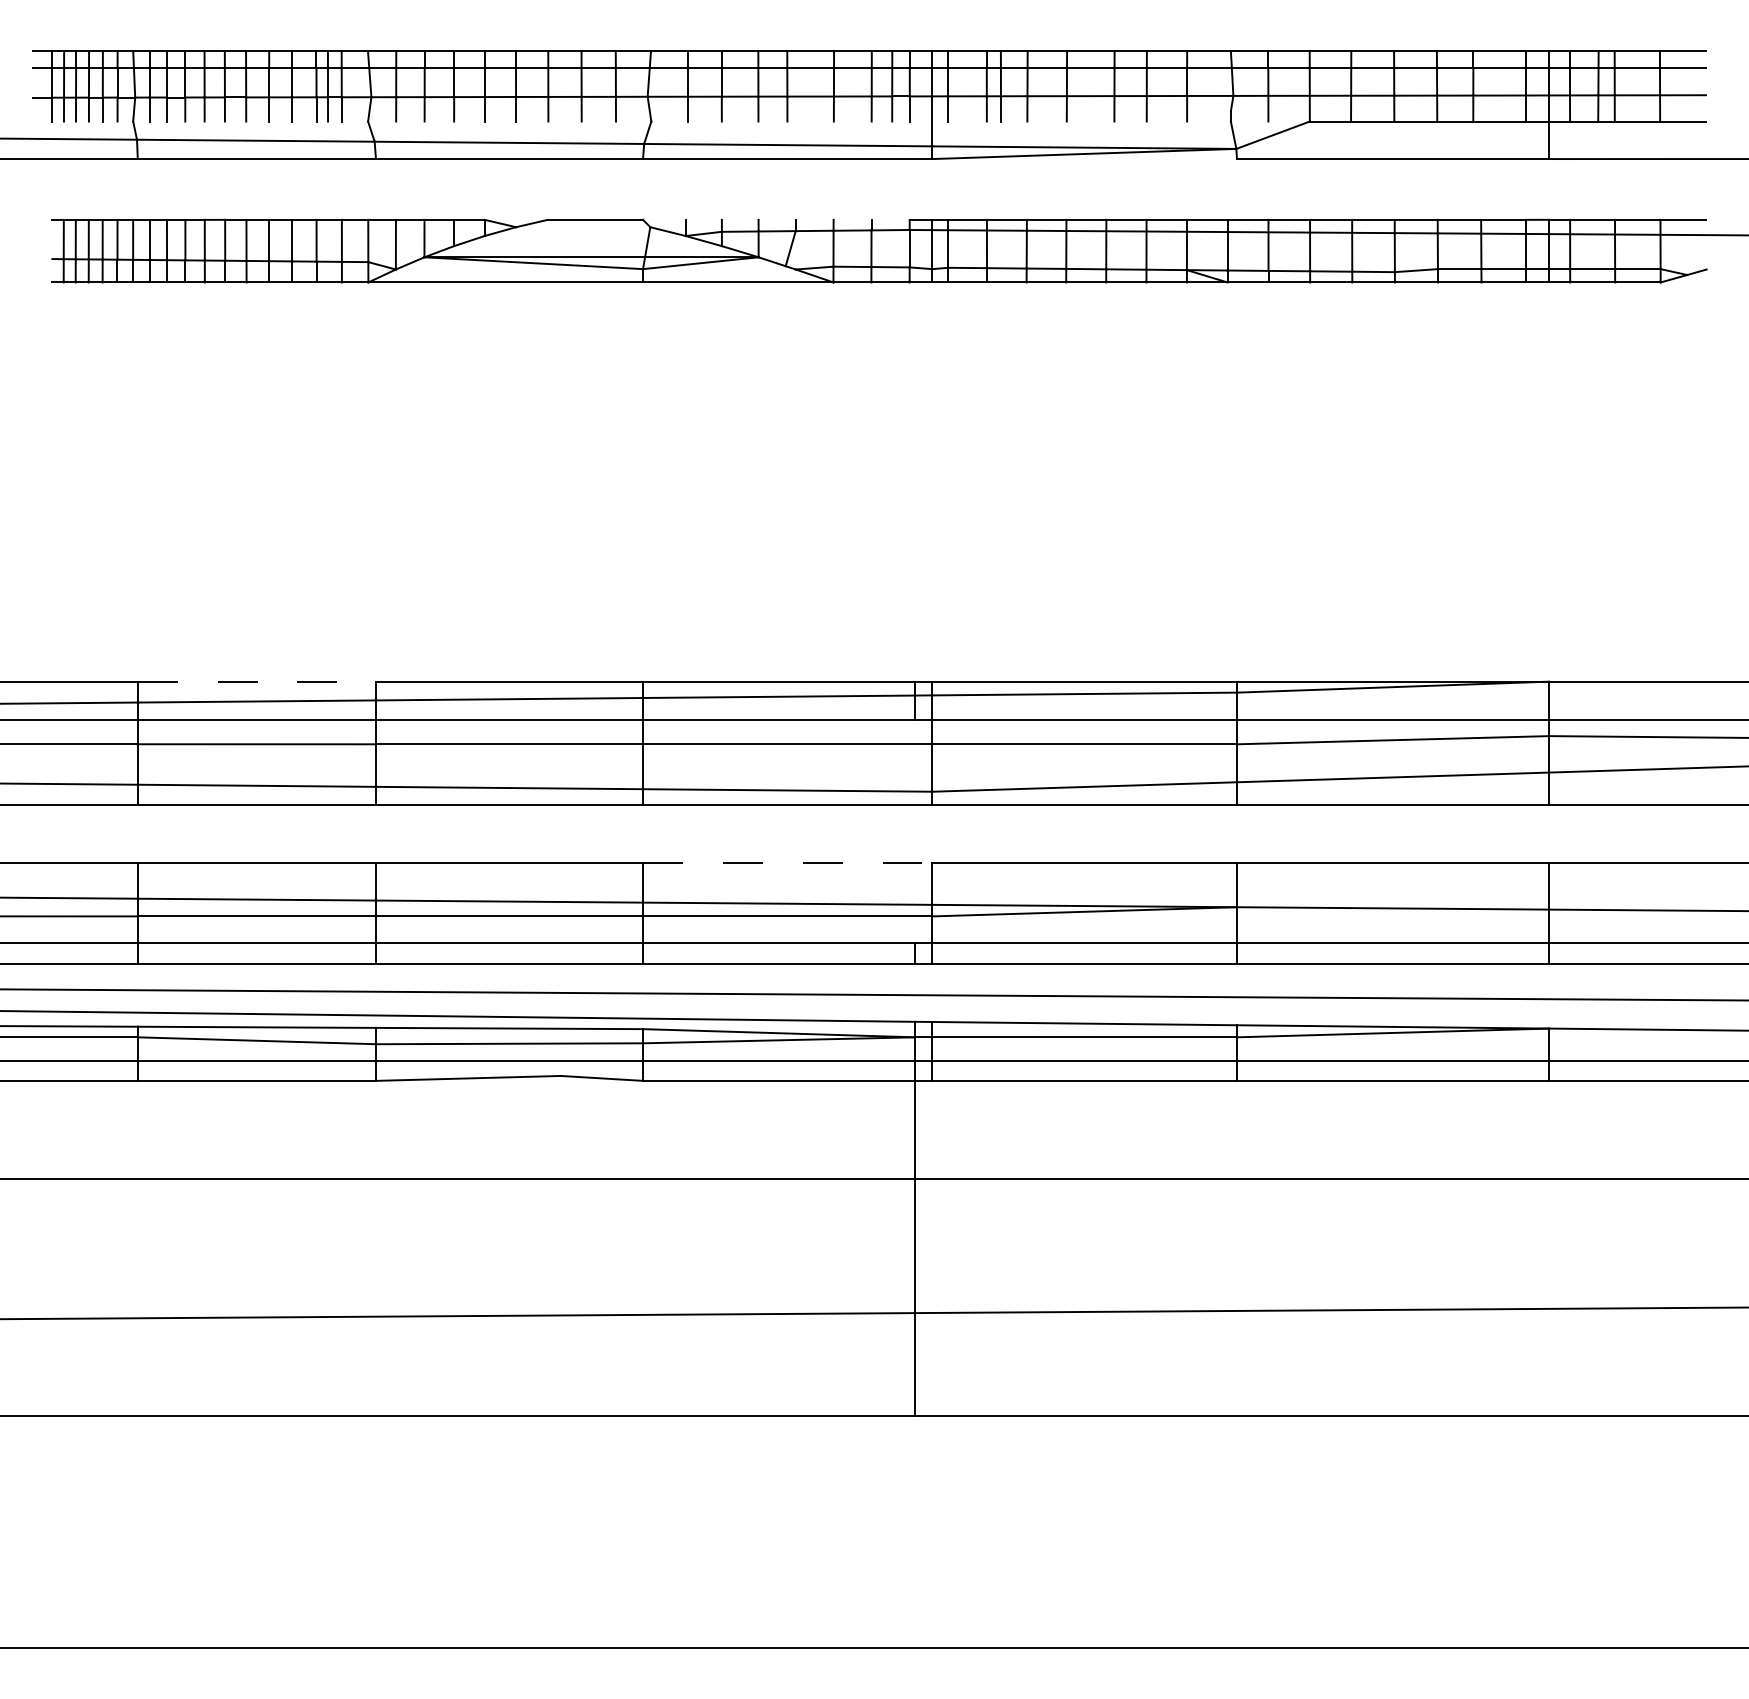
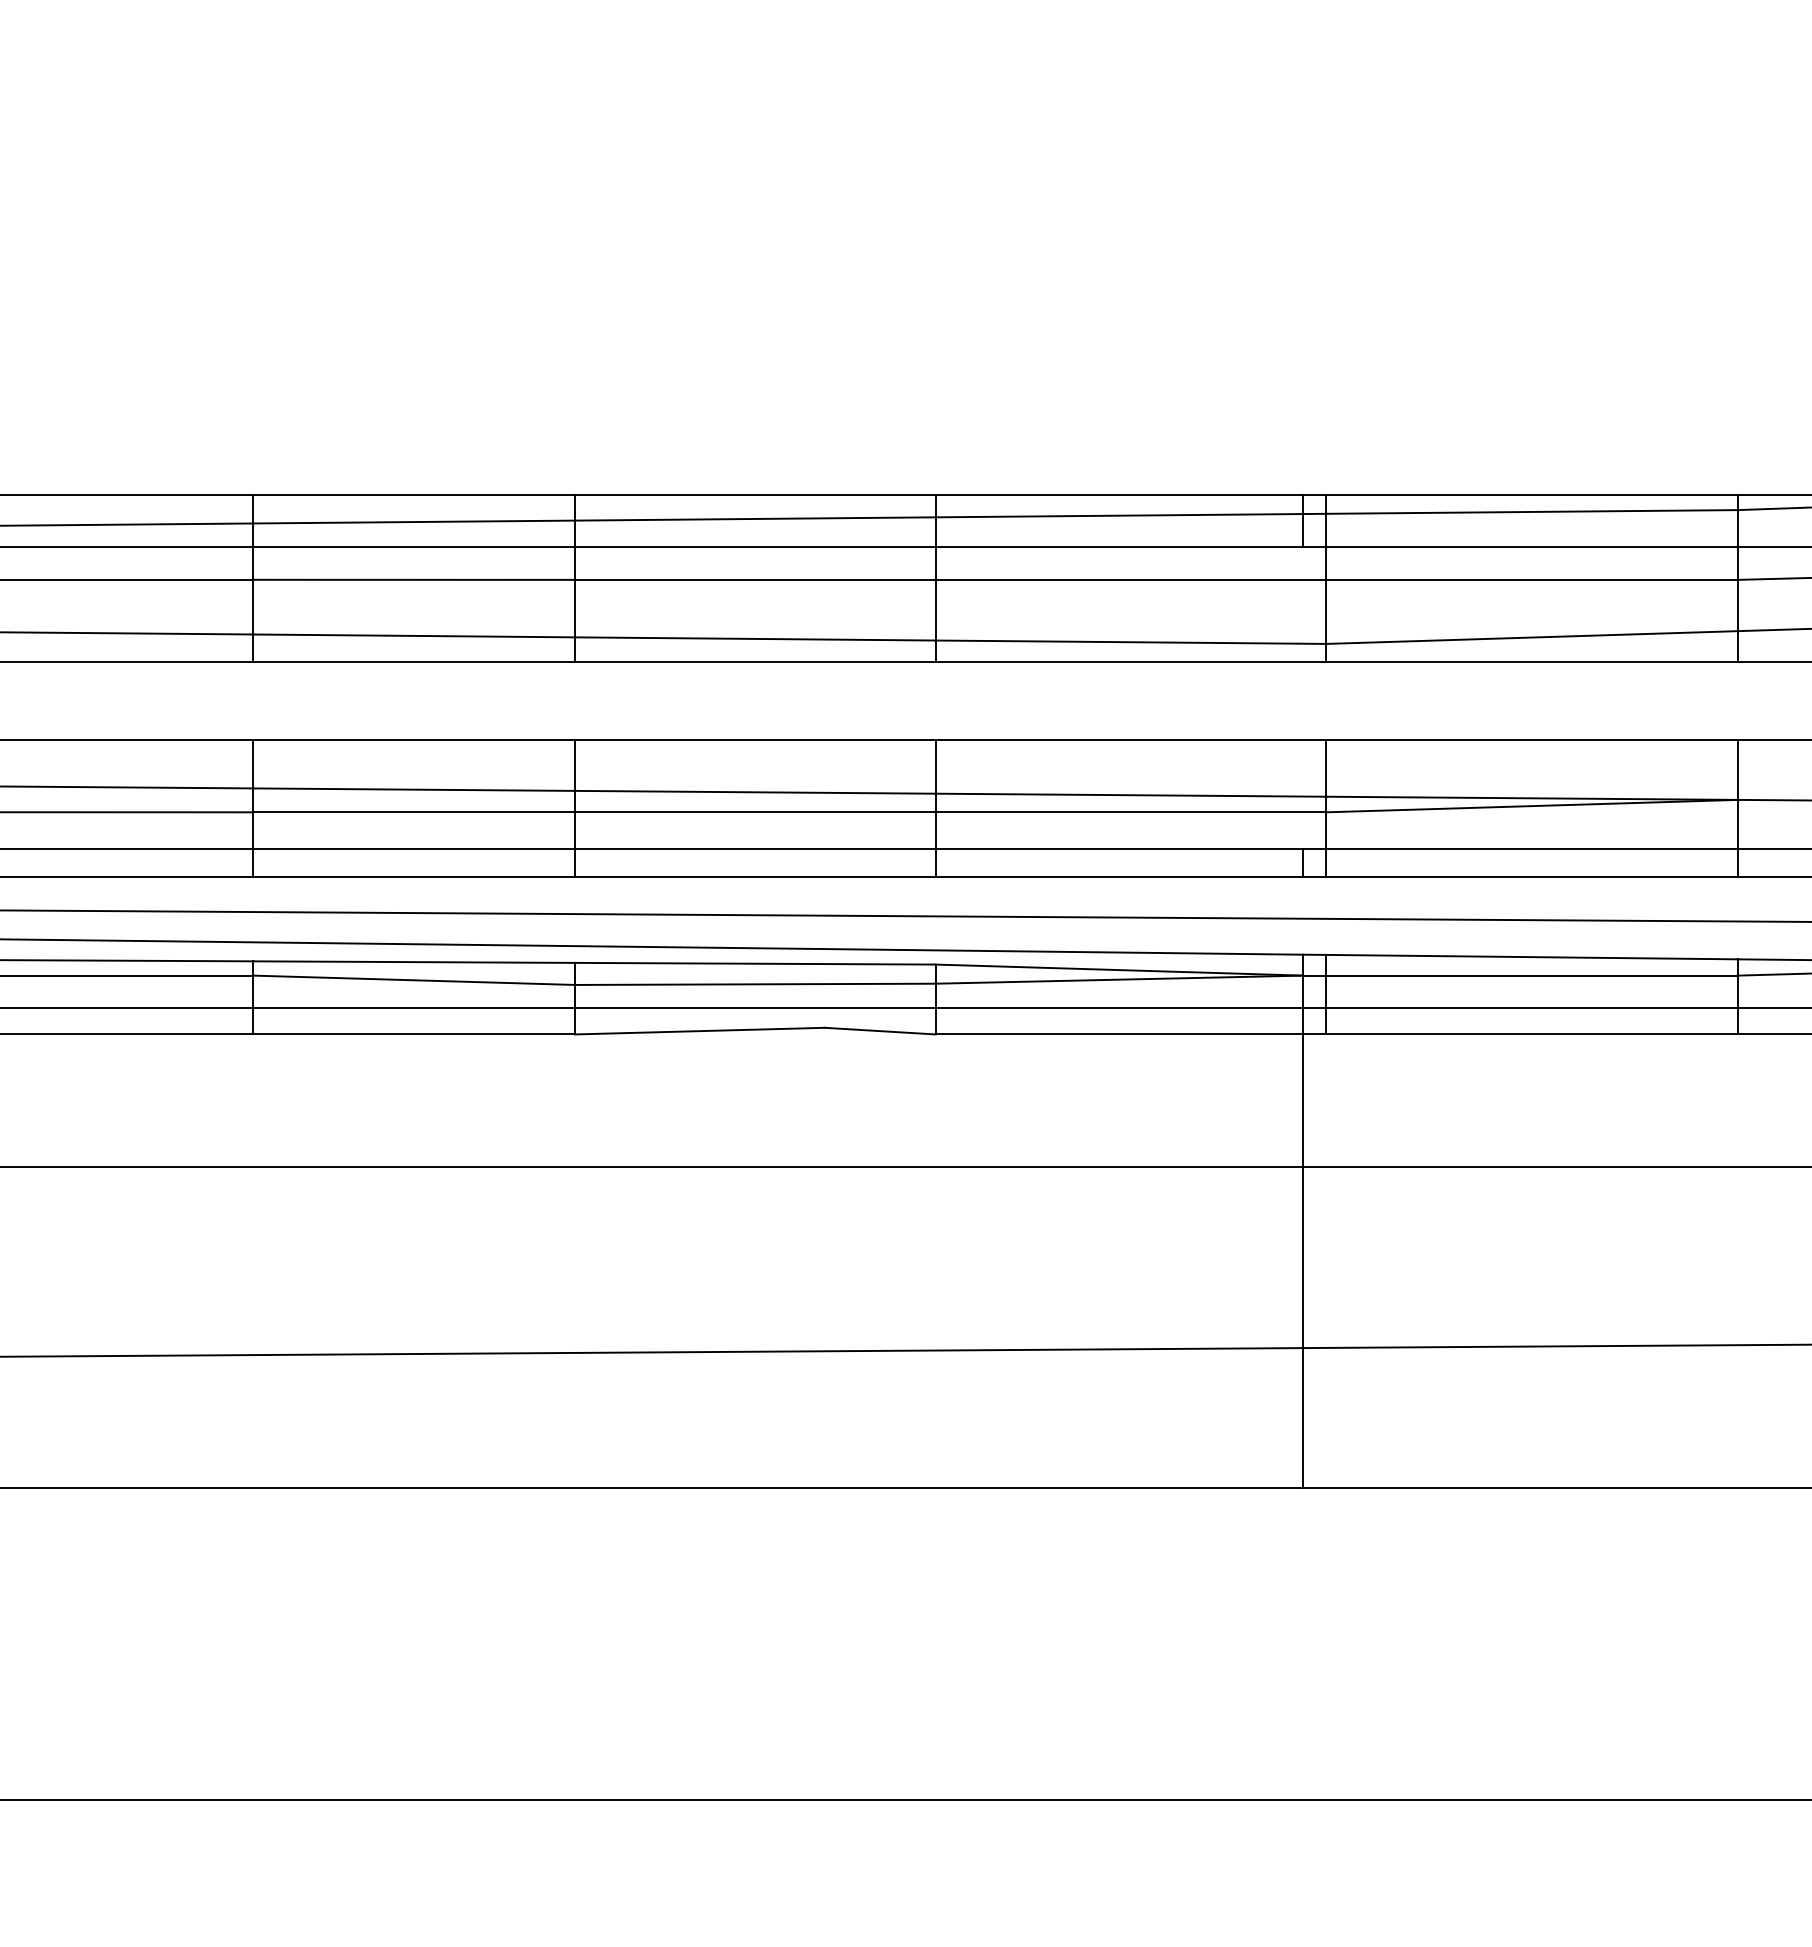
line: (257, 681) -> (414, 495), dashed -> solid
line: (787, 862) -> (1130, 739), dashed -> solid

